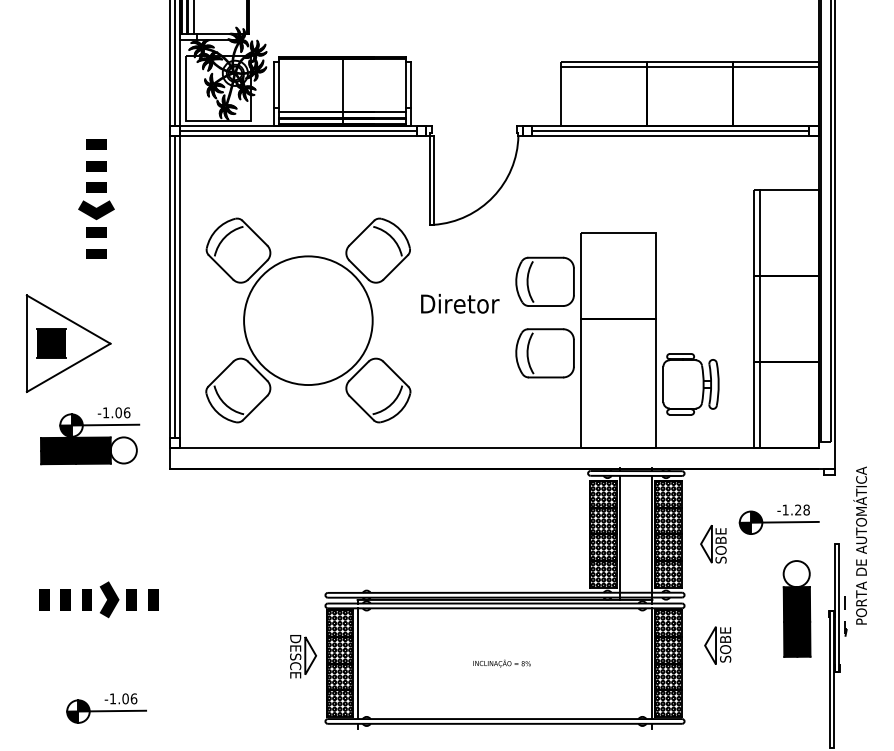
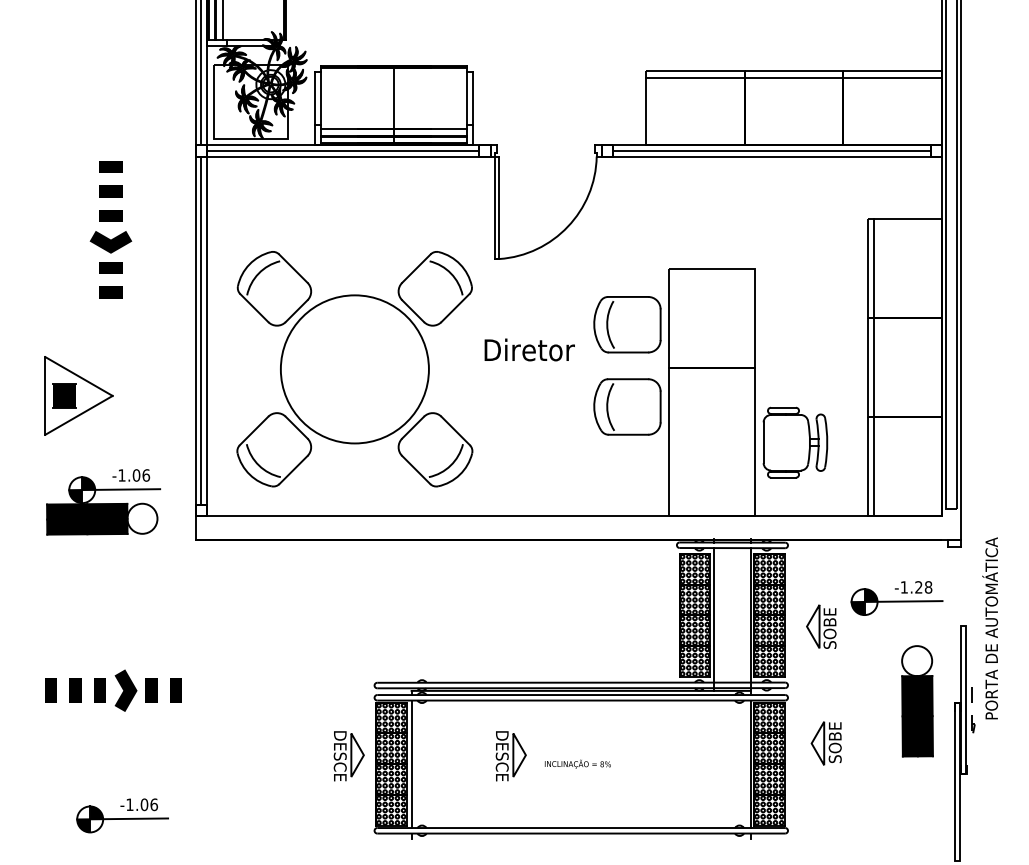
part: (68, 343) -> (78, 395), size x0.7
part: (443, 656) -> (510, 756), added

